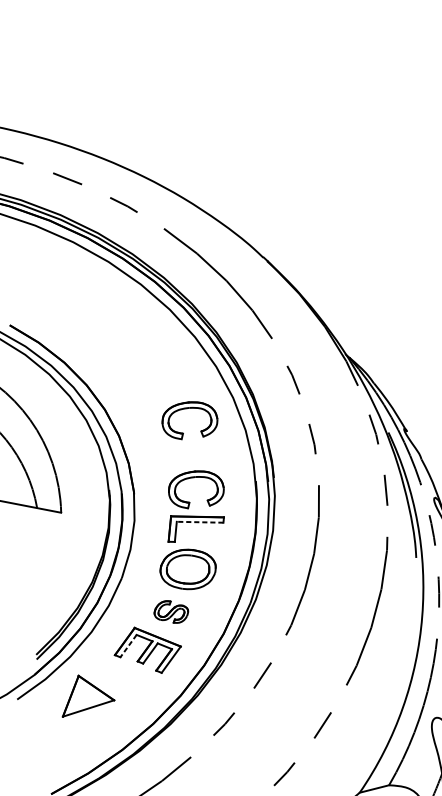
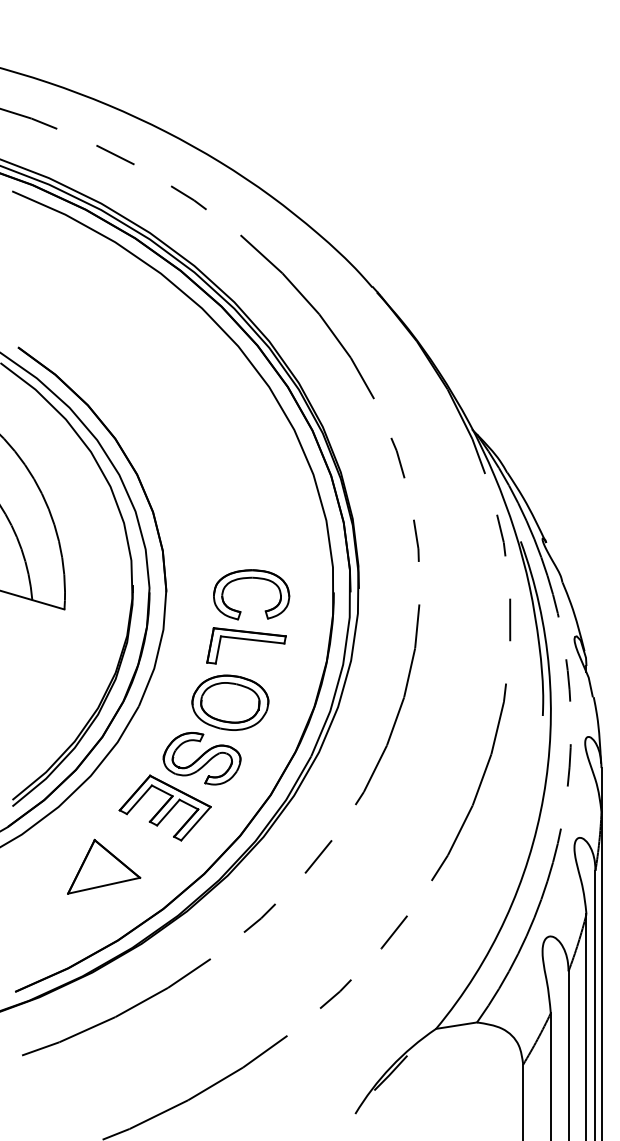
part: (188, 408) -> (251, 483), removed
line: (199, 521) -> (252, 639), dashed -> solid
part: (170, 611) -> (201, 758), size x1.67
line: (128, 645) -> (139, 799), dashed -> solid
part: (87, 694) -> (104, 866), moved

